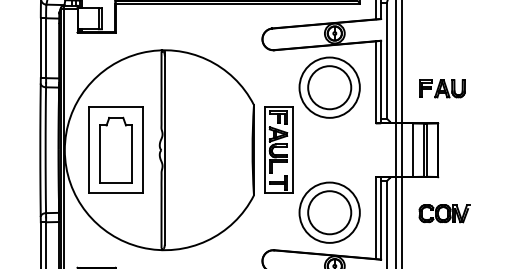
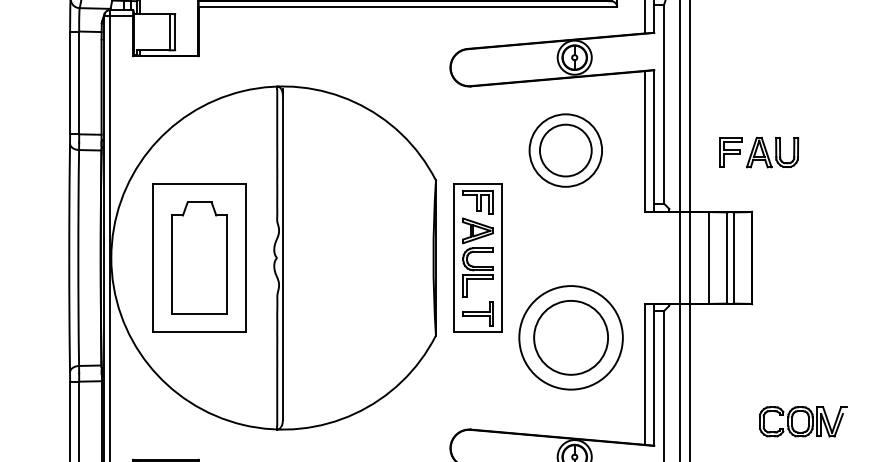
part: (329, 87) -> (565, 150), size x0.7
part: (329, 212) -> (570, 337), moved
part: (444, 213) -> (802, 421), moved

